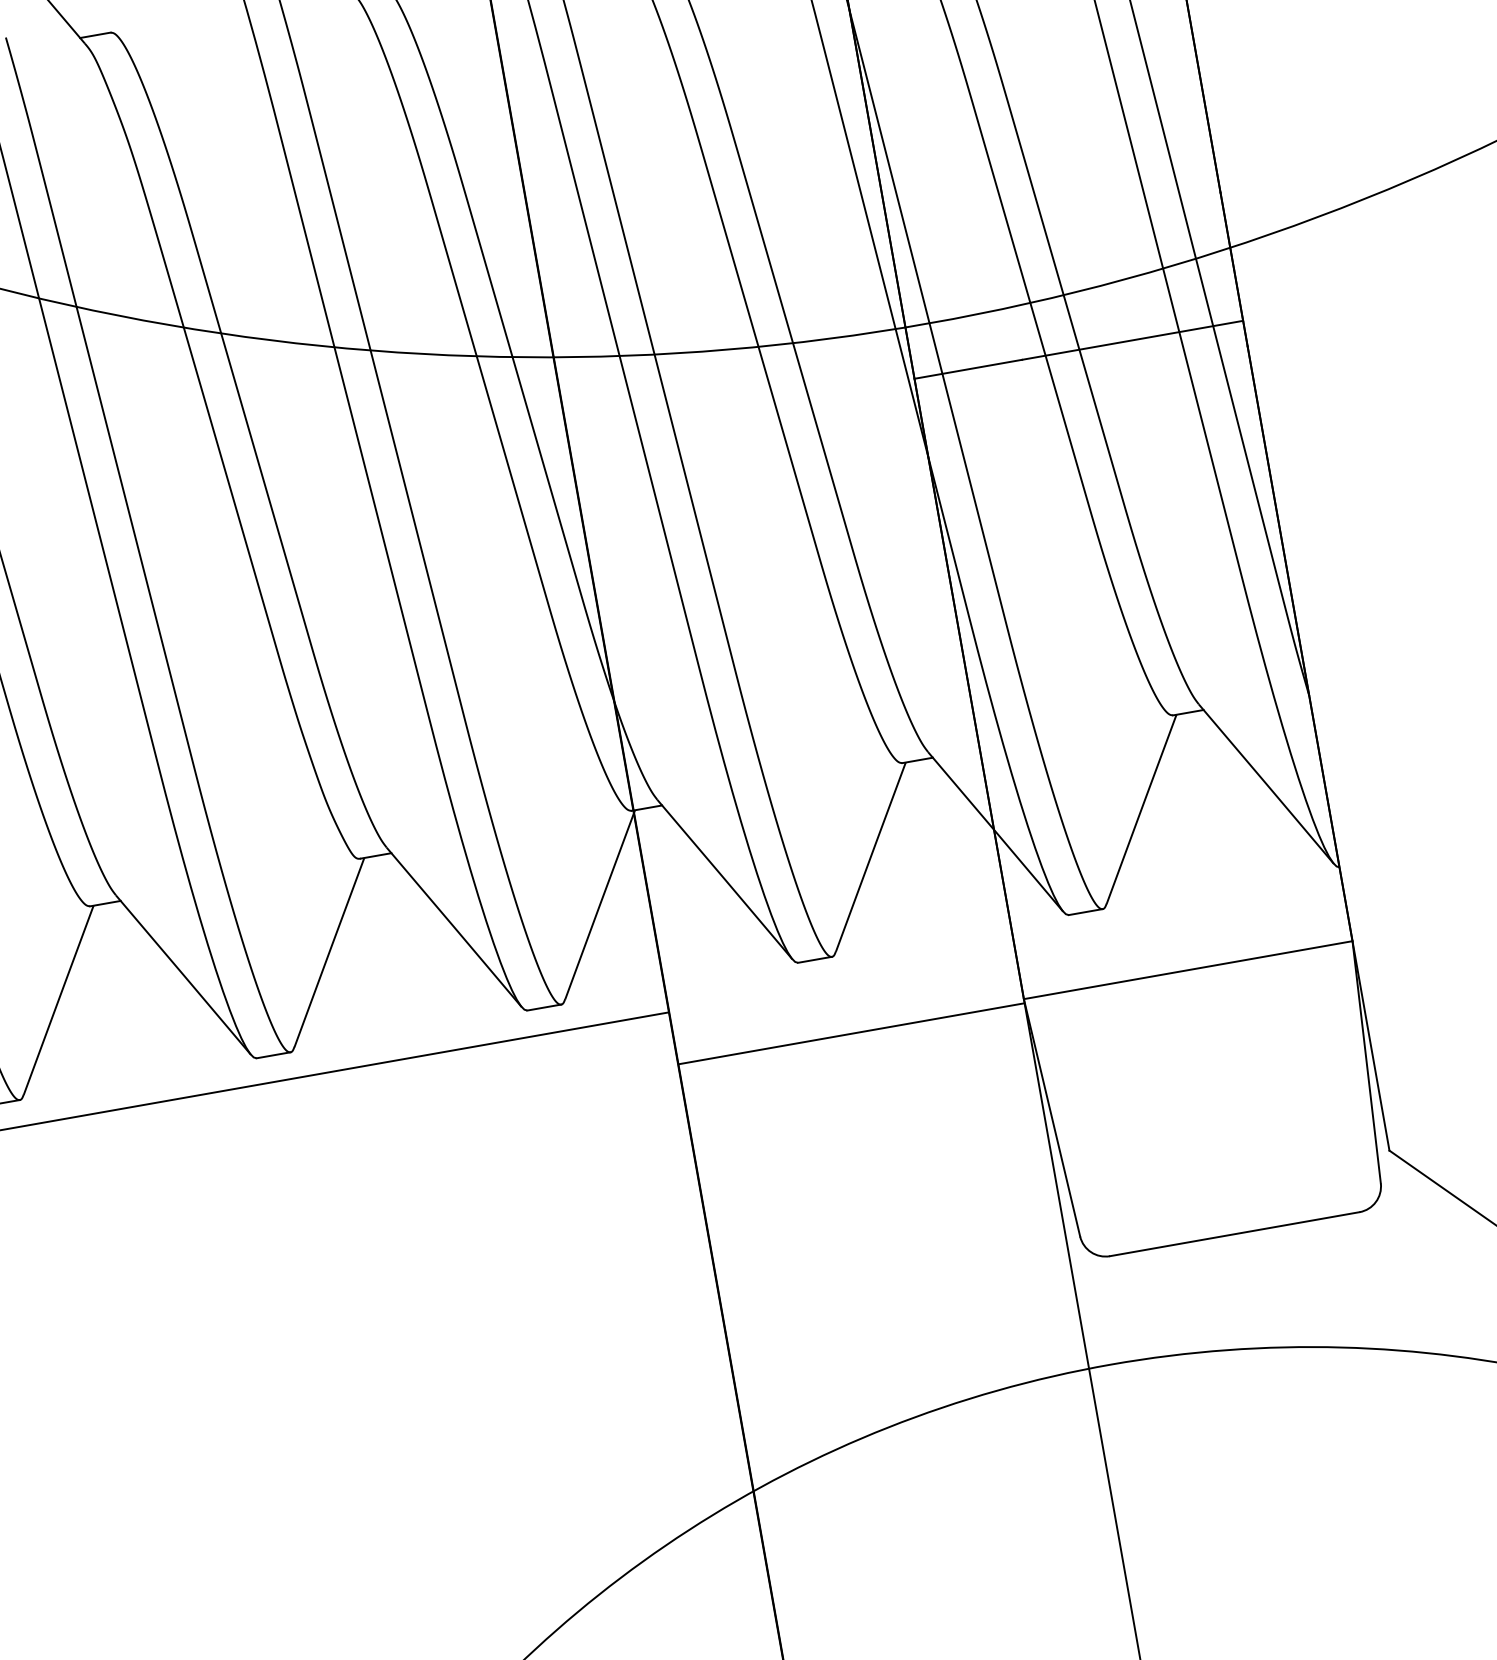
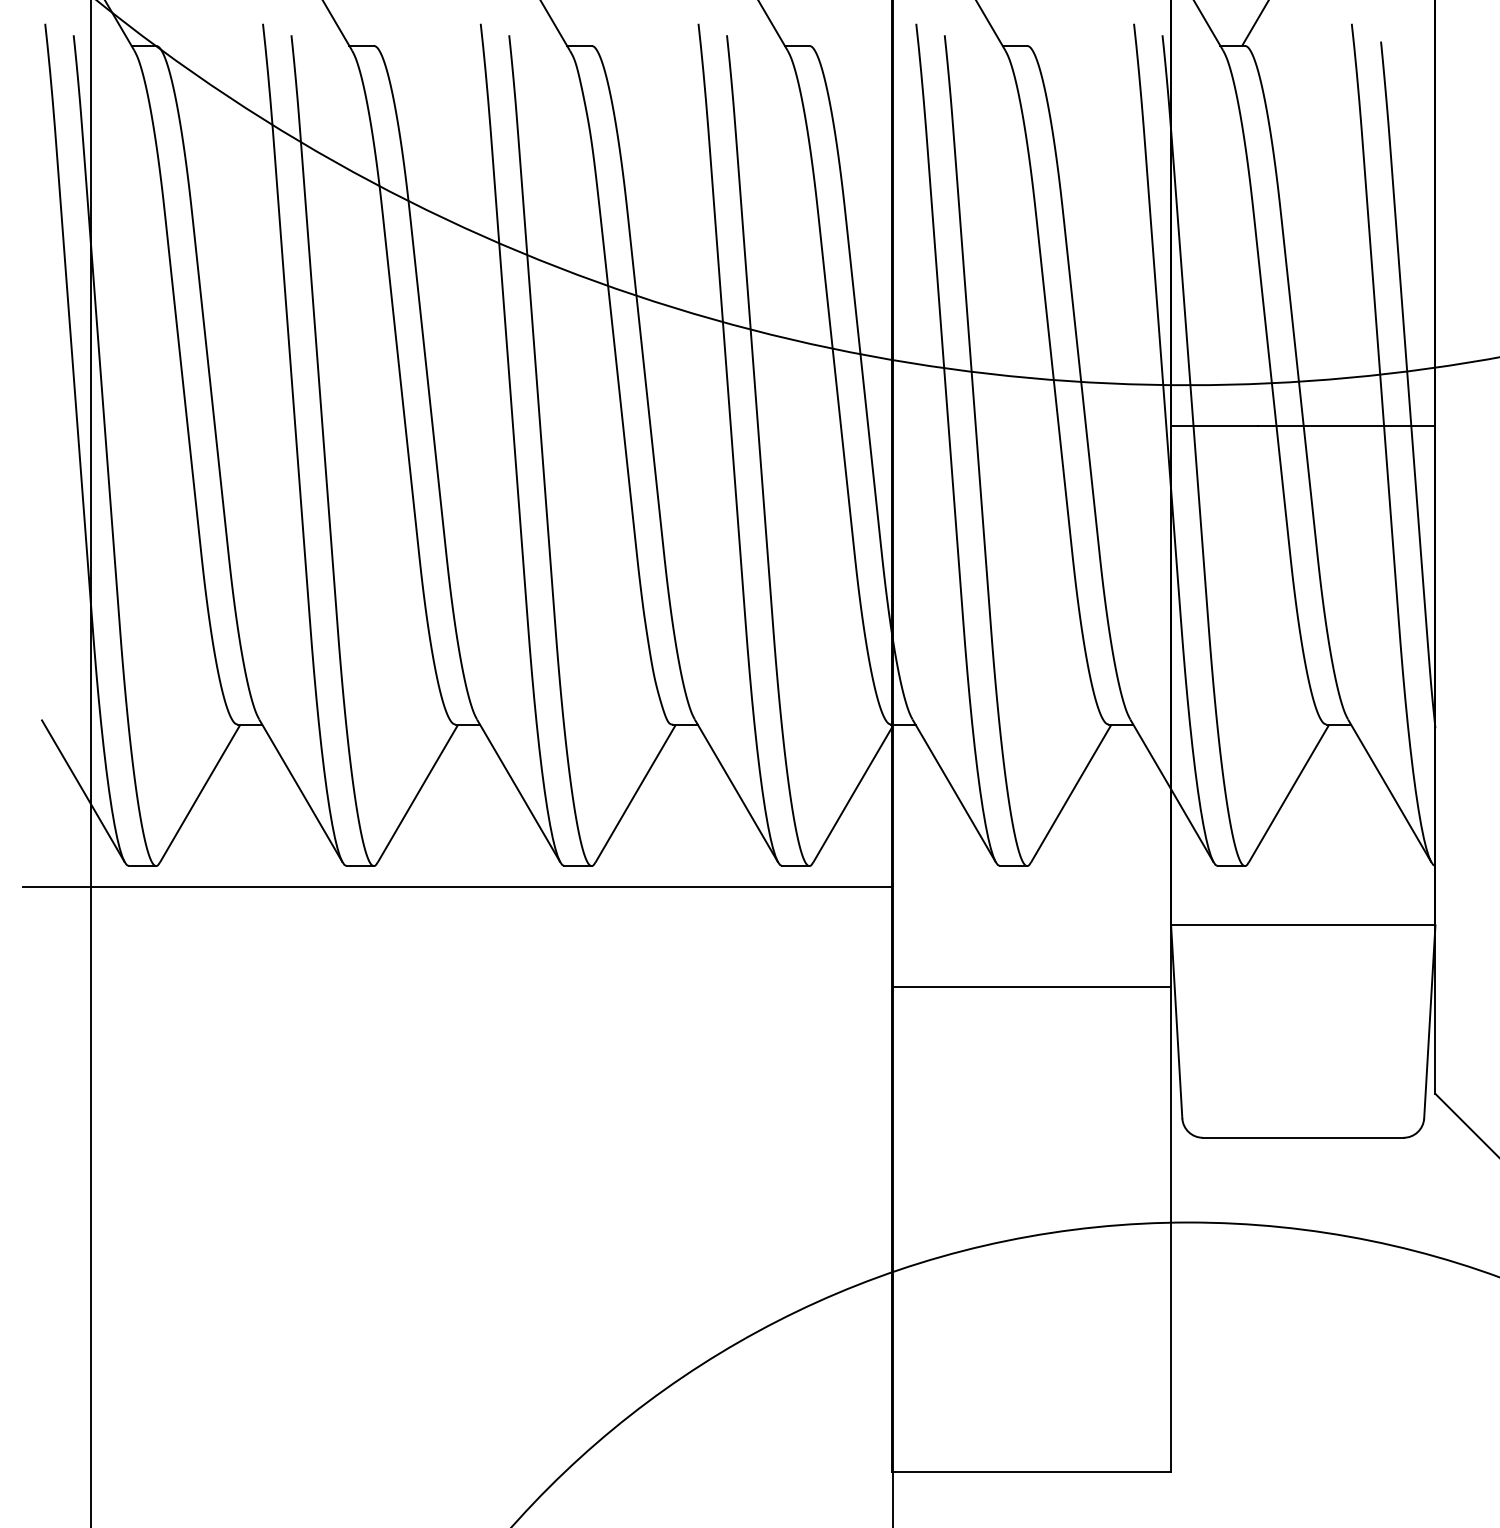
line: (851, 1033) -> (1031, 986), moved

